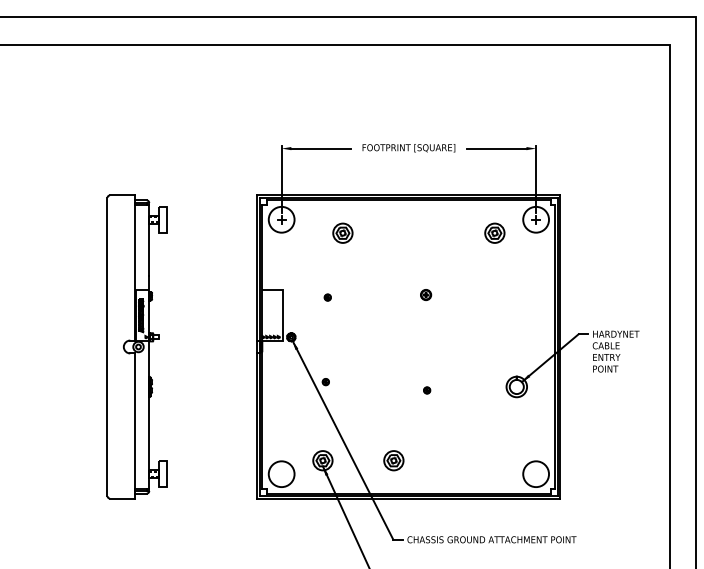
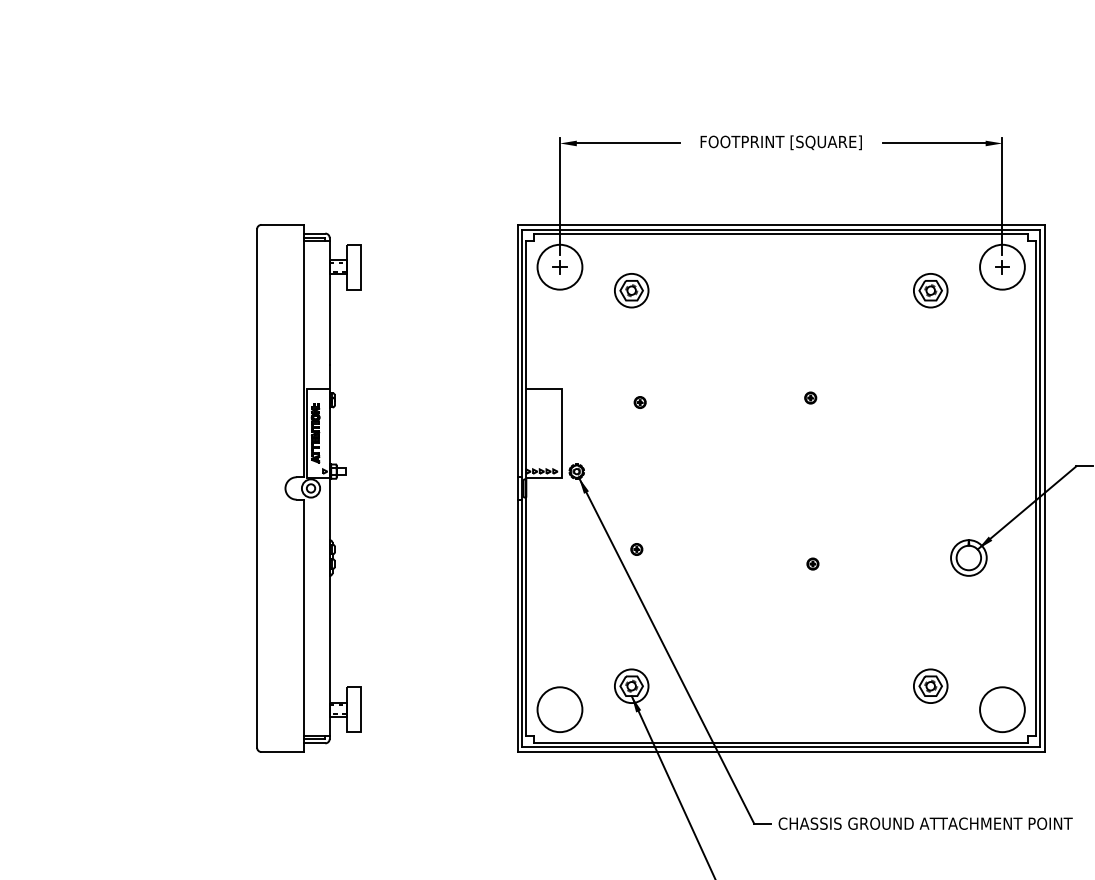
part: (342, 232) -> (630, 289), moved
part: (425, 294) -> (810, 397), size x0.62
part: (393, 460) -> (930, 685), moved

